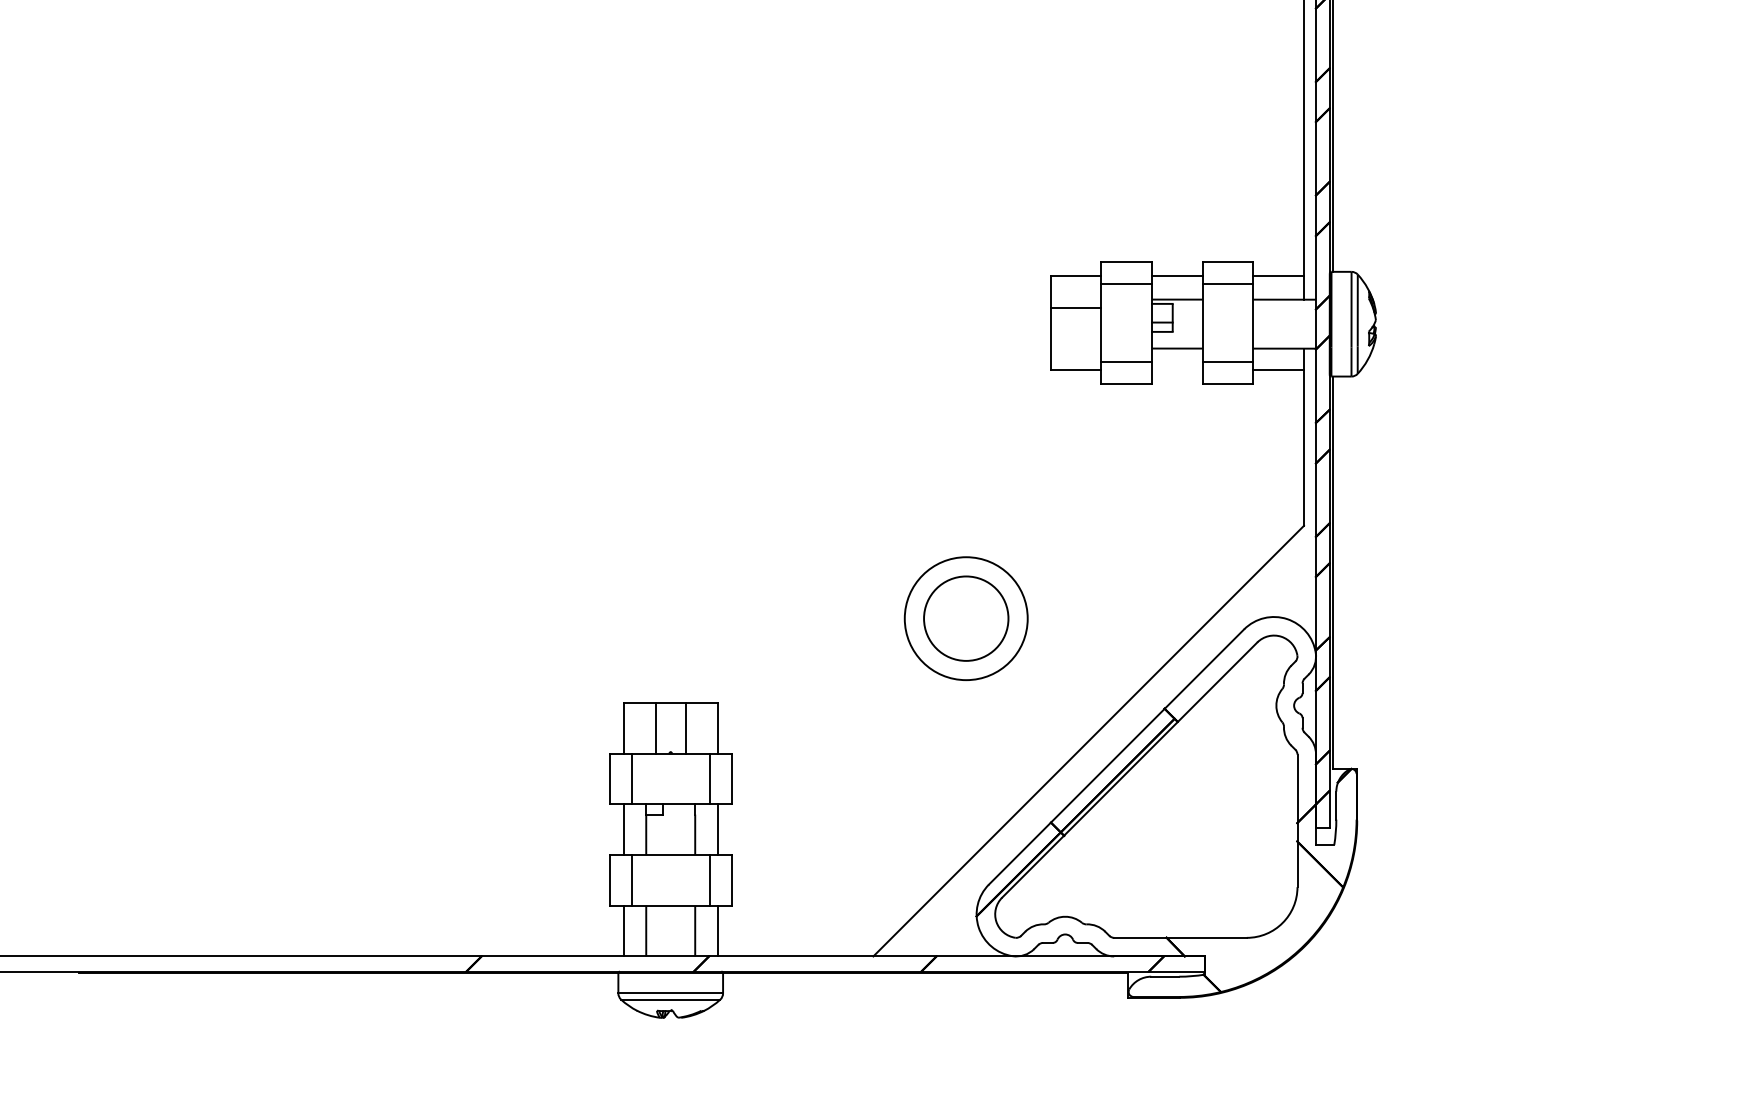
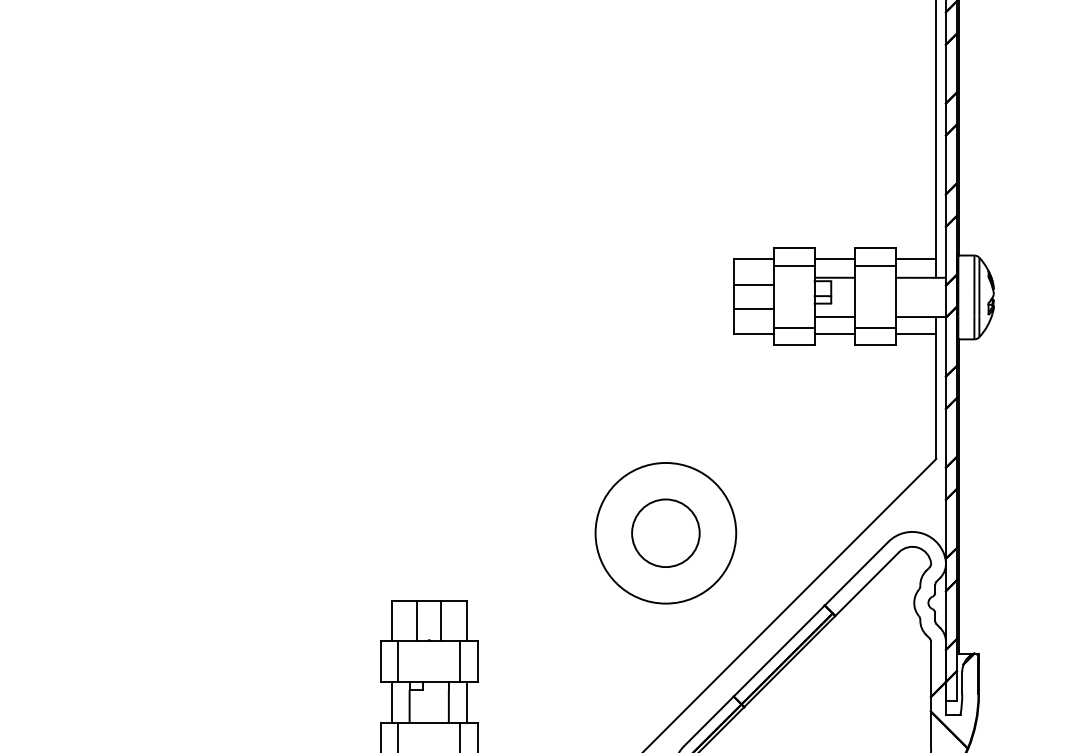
line: (1075, 338) -> (753, 308), added
line: (1177, 370) -> (835, 334), added
circle: (966, 618) -> (666, 533), size x1.43

